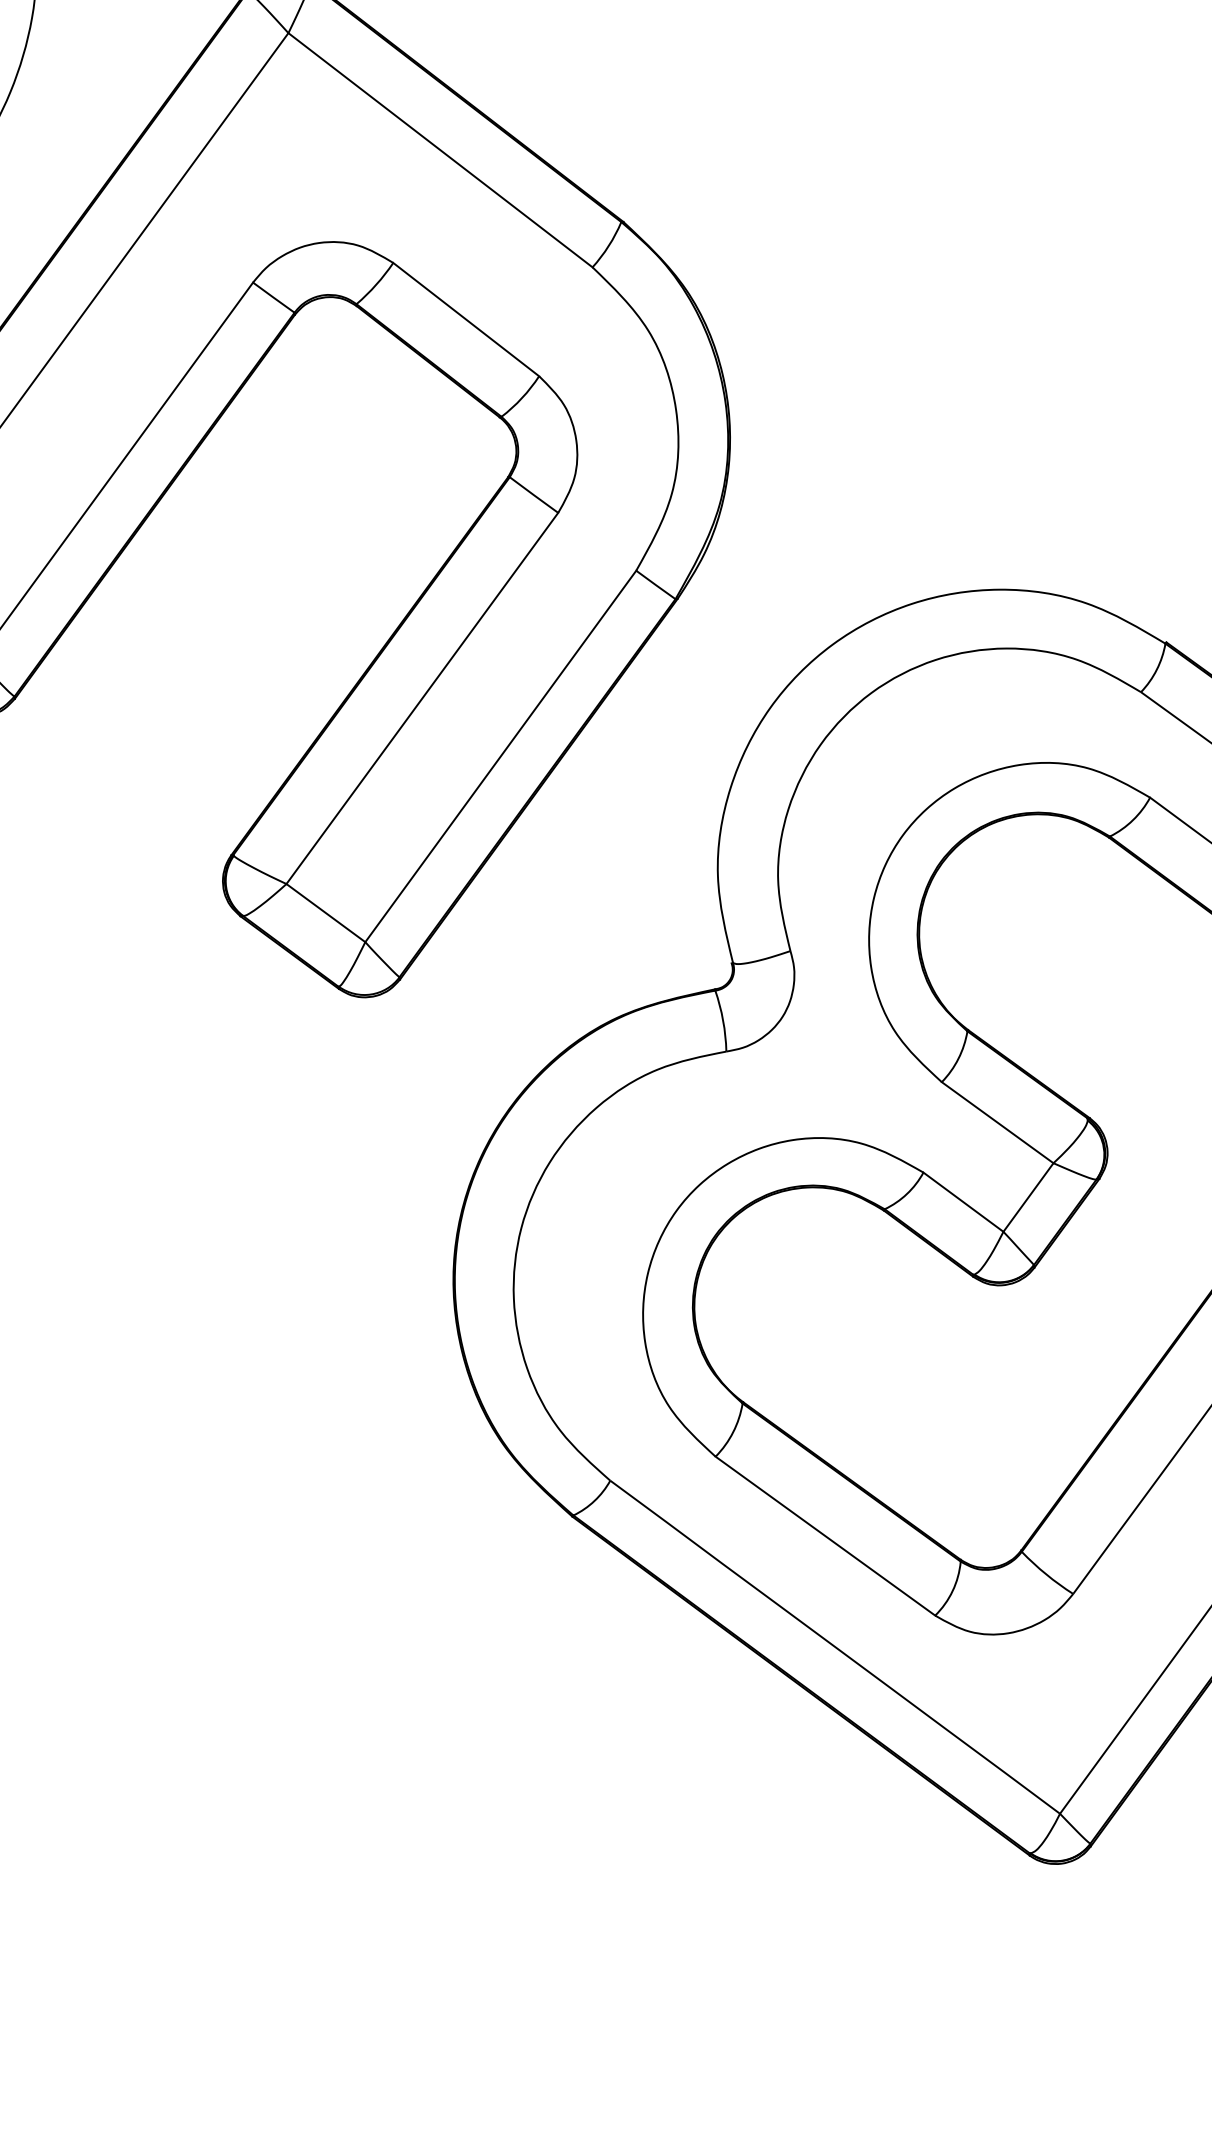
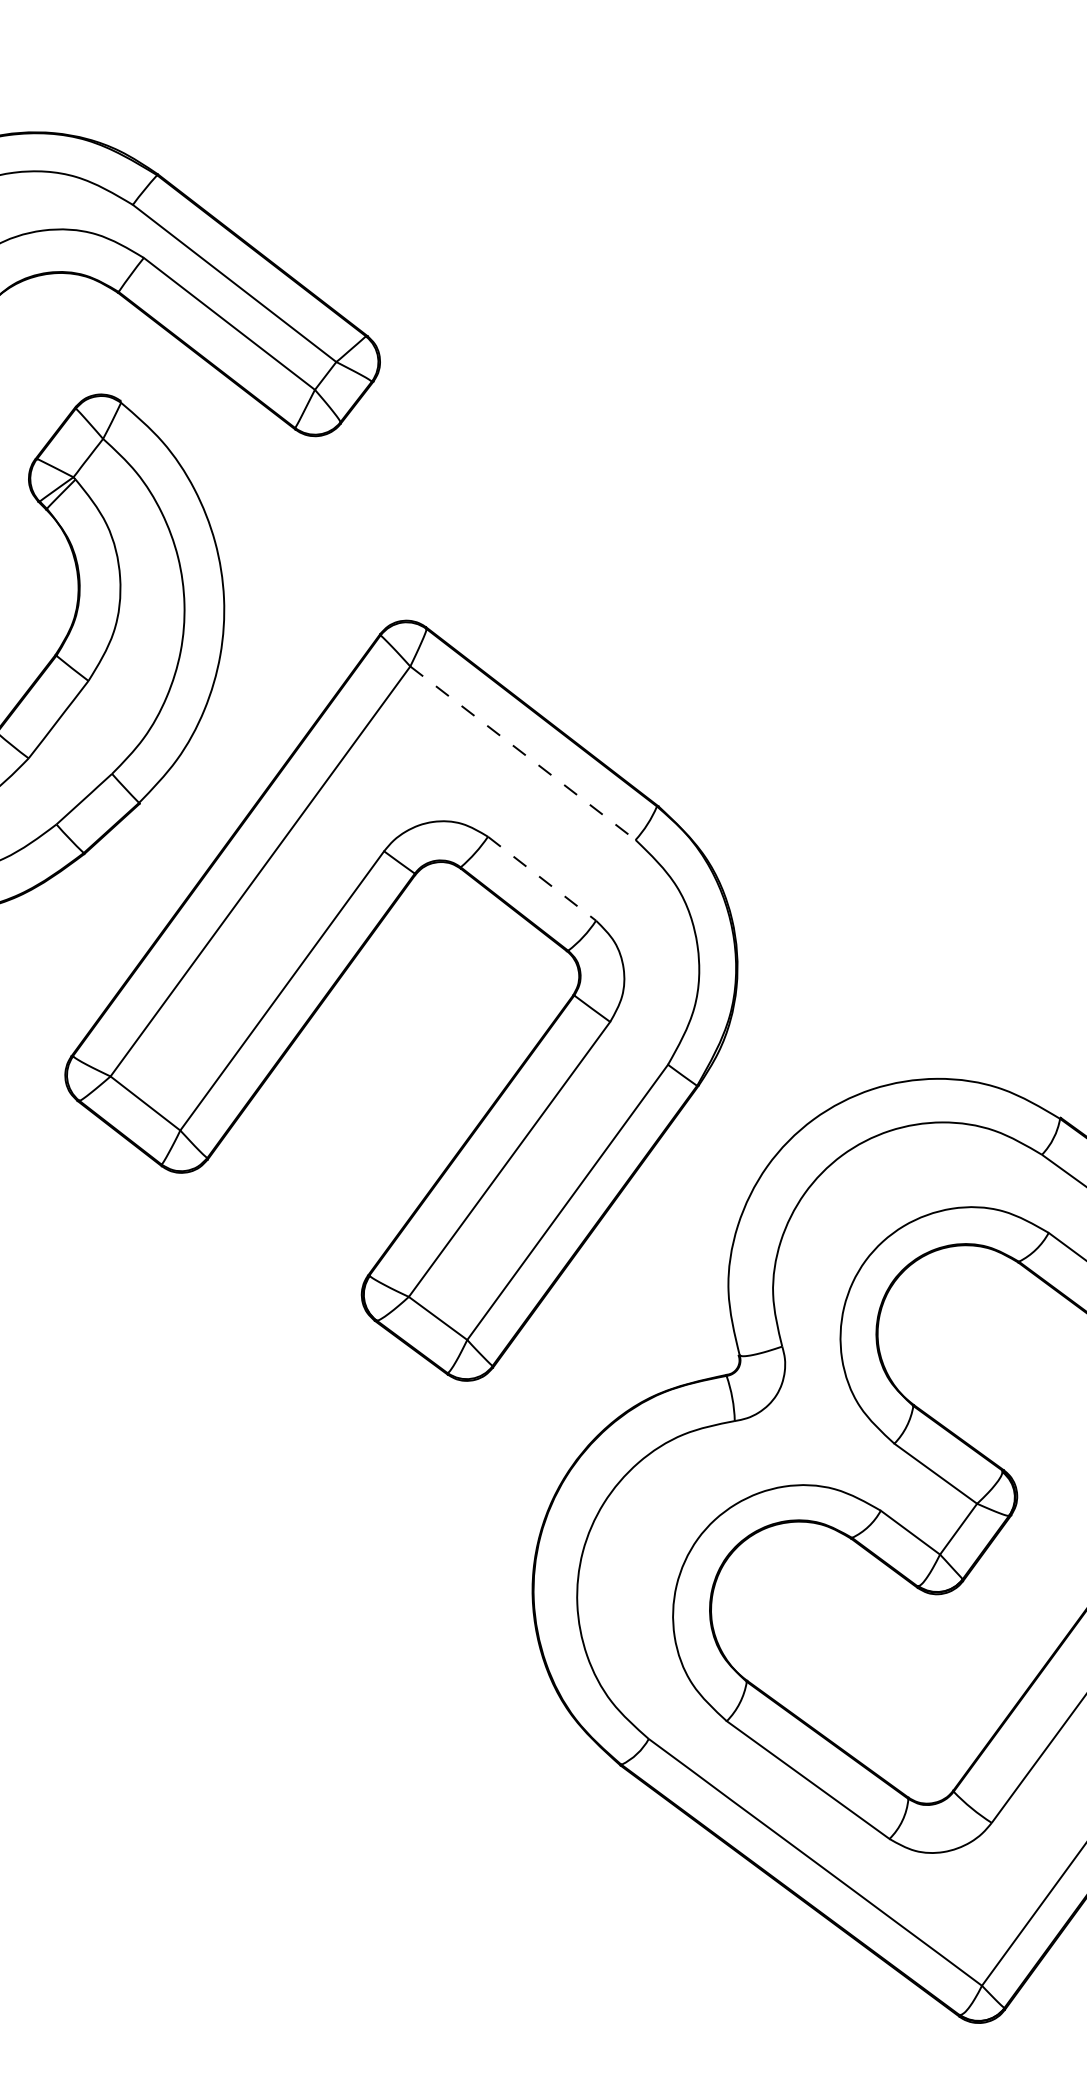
line: (441, 150) -> (523, 753), solid -> dashed
line: (466, 320) -> (542, 879), solid -> dashed

